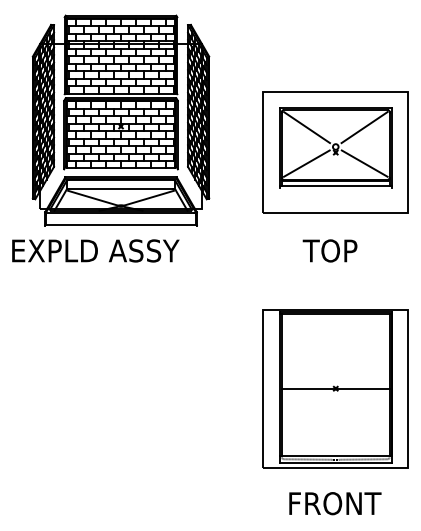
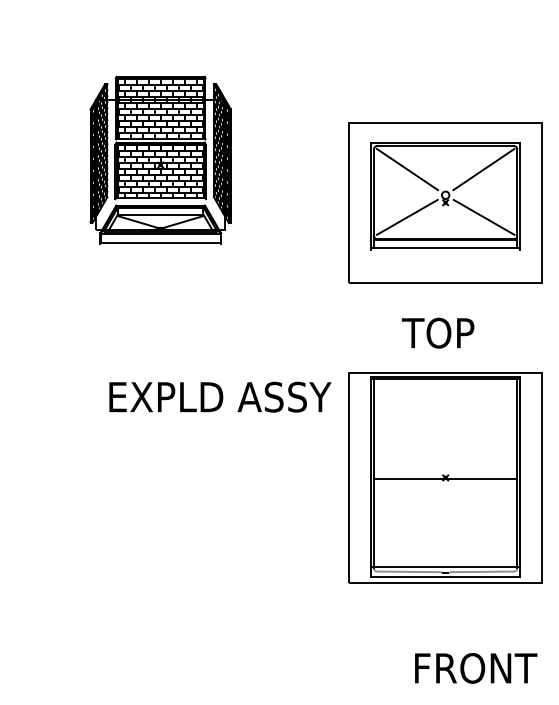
part: (120, 120) -> (160, 160), size x0.6
text: (95, 250) -> (220, 396), moved
part: (335, 388) -> (445, 477), moved
text: (335, 503) -> (476, 668), moved

